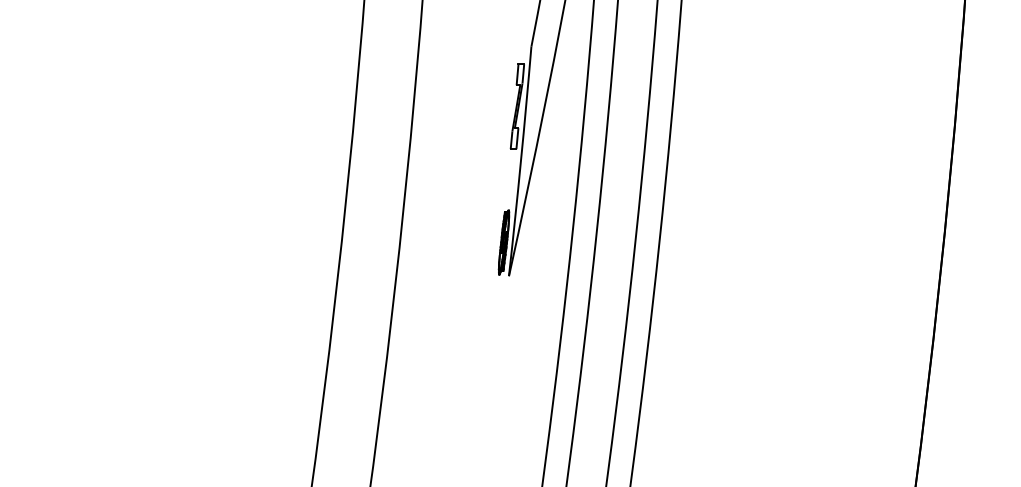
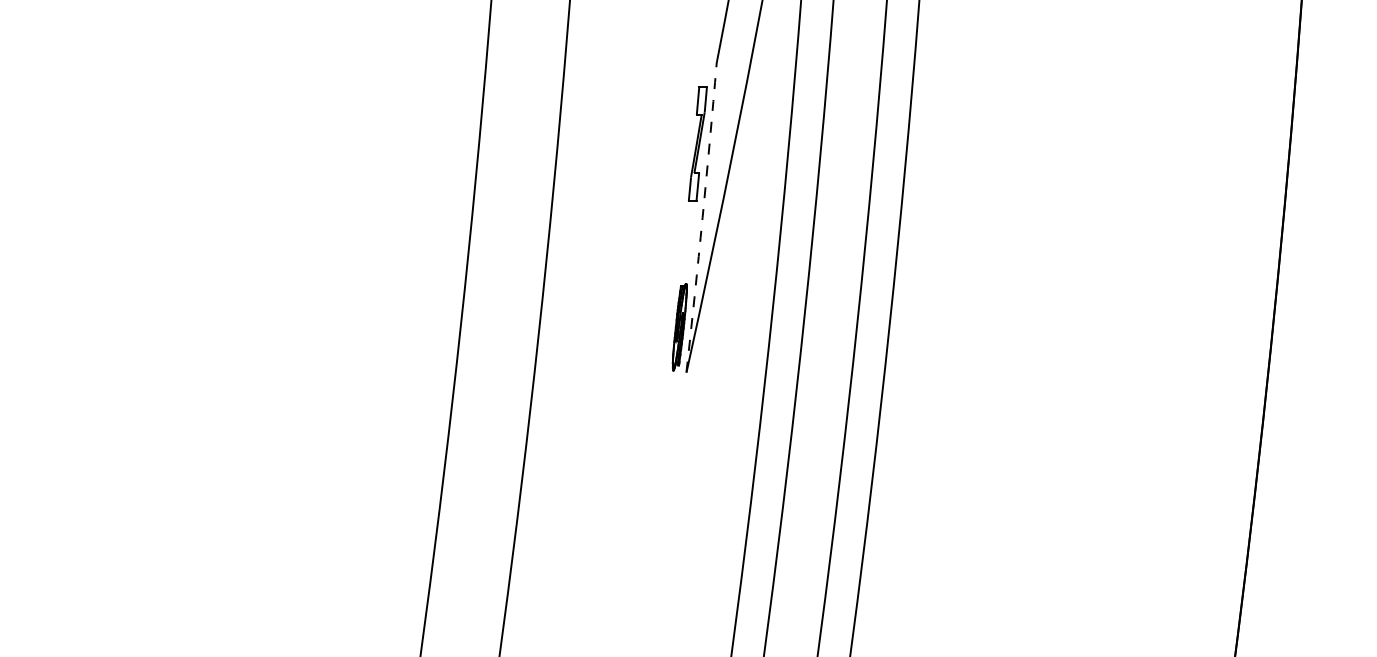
arc: (520, 161) -> (701, 217), solid -> dashed

